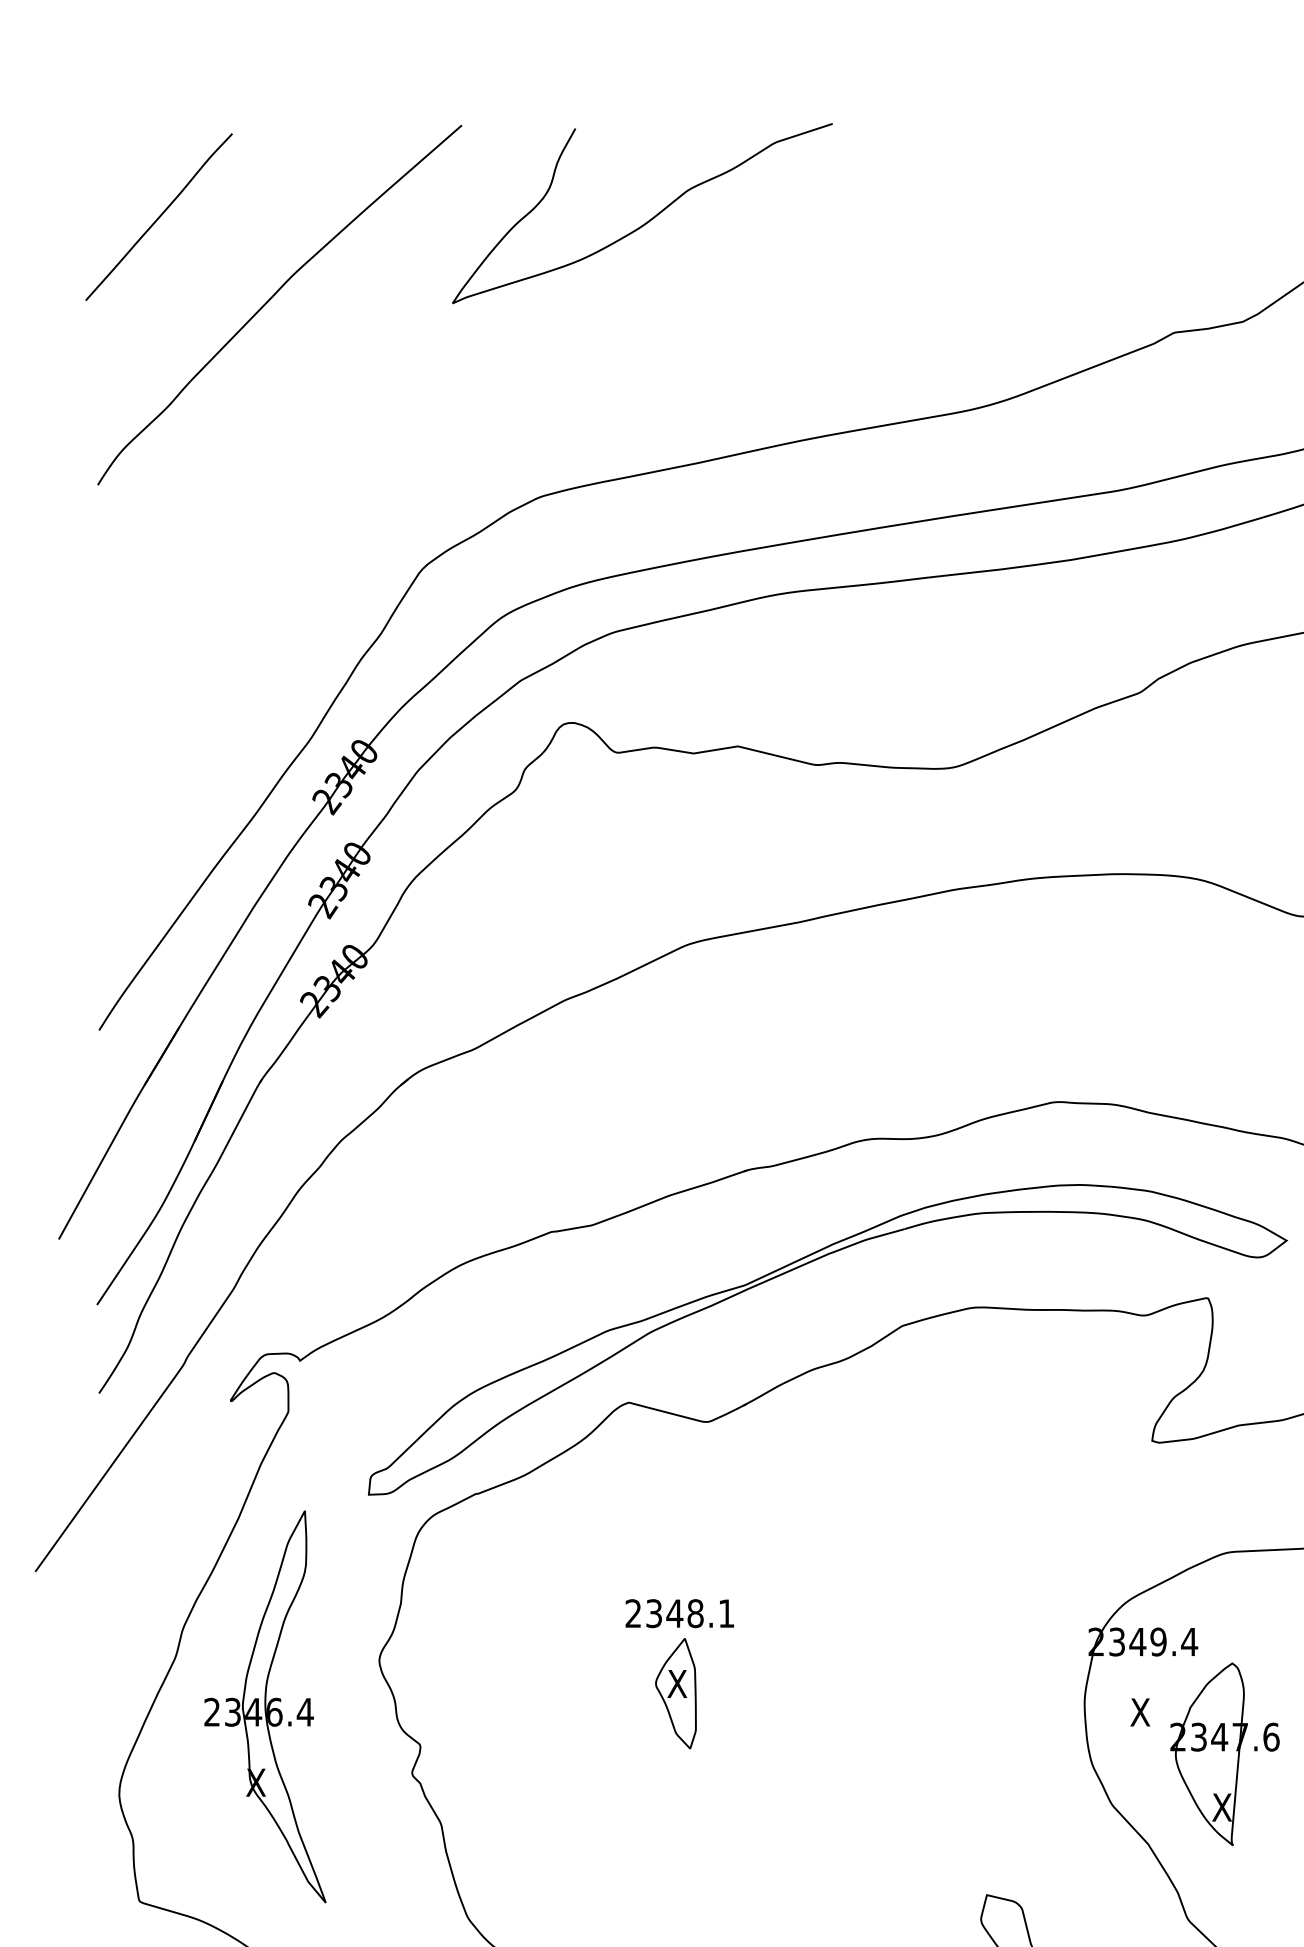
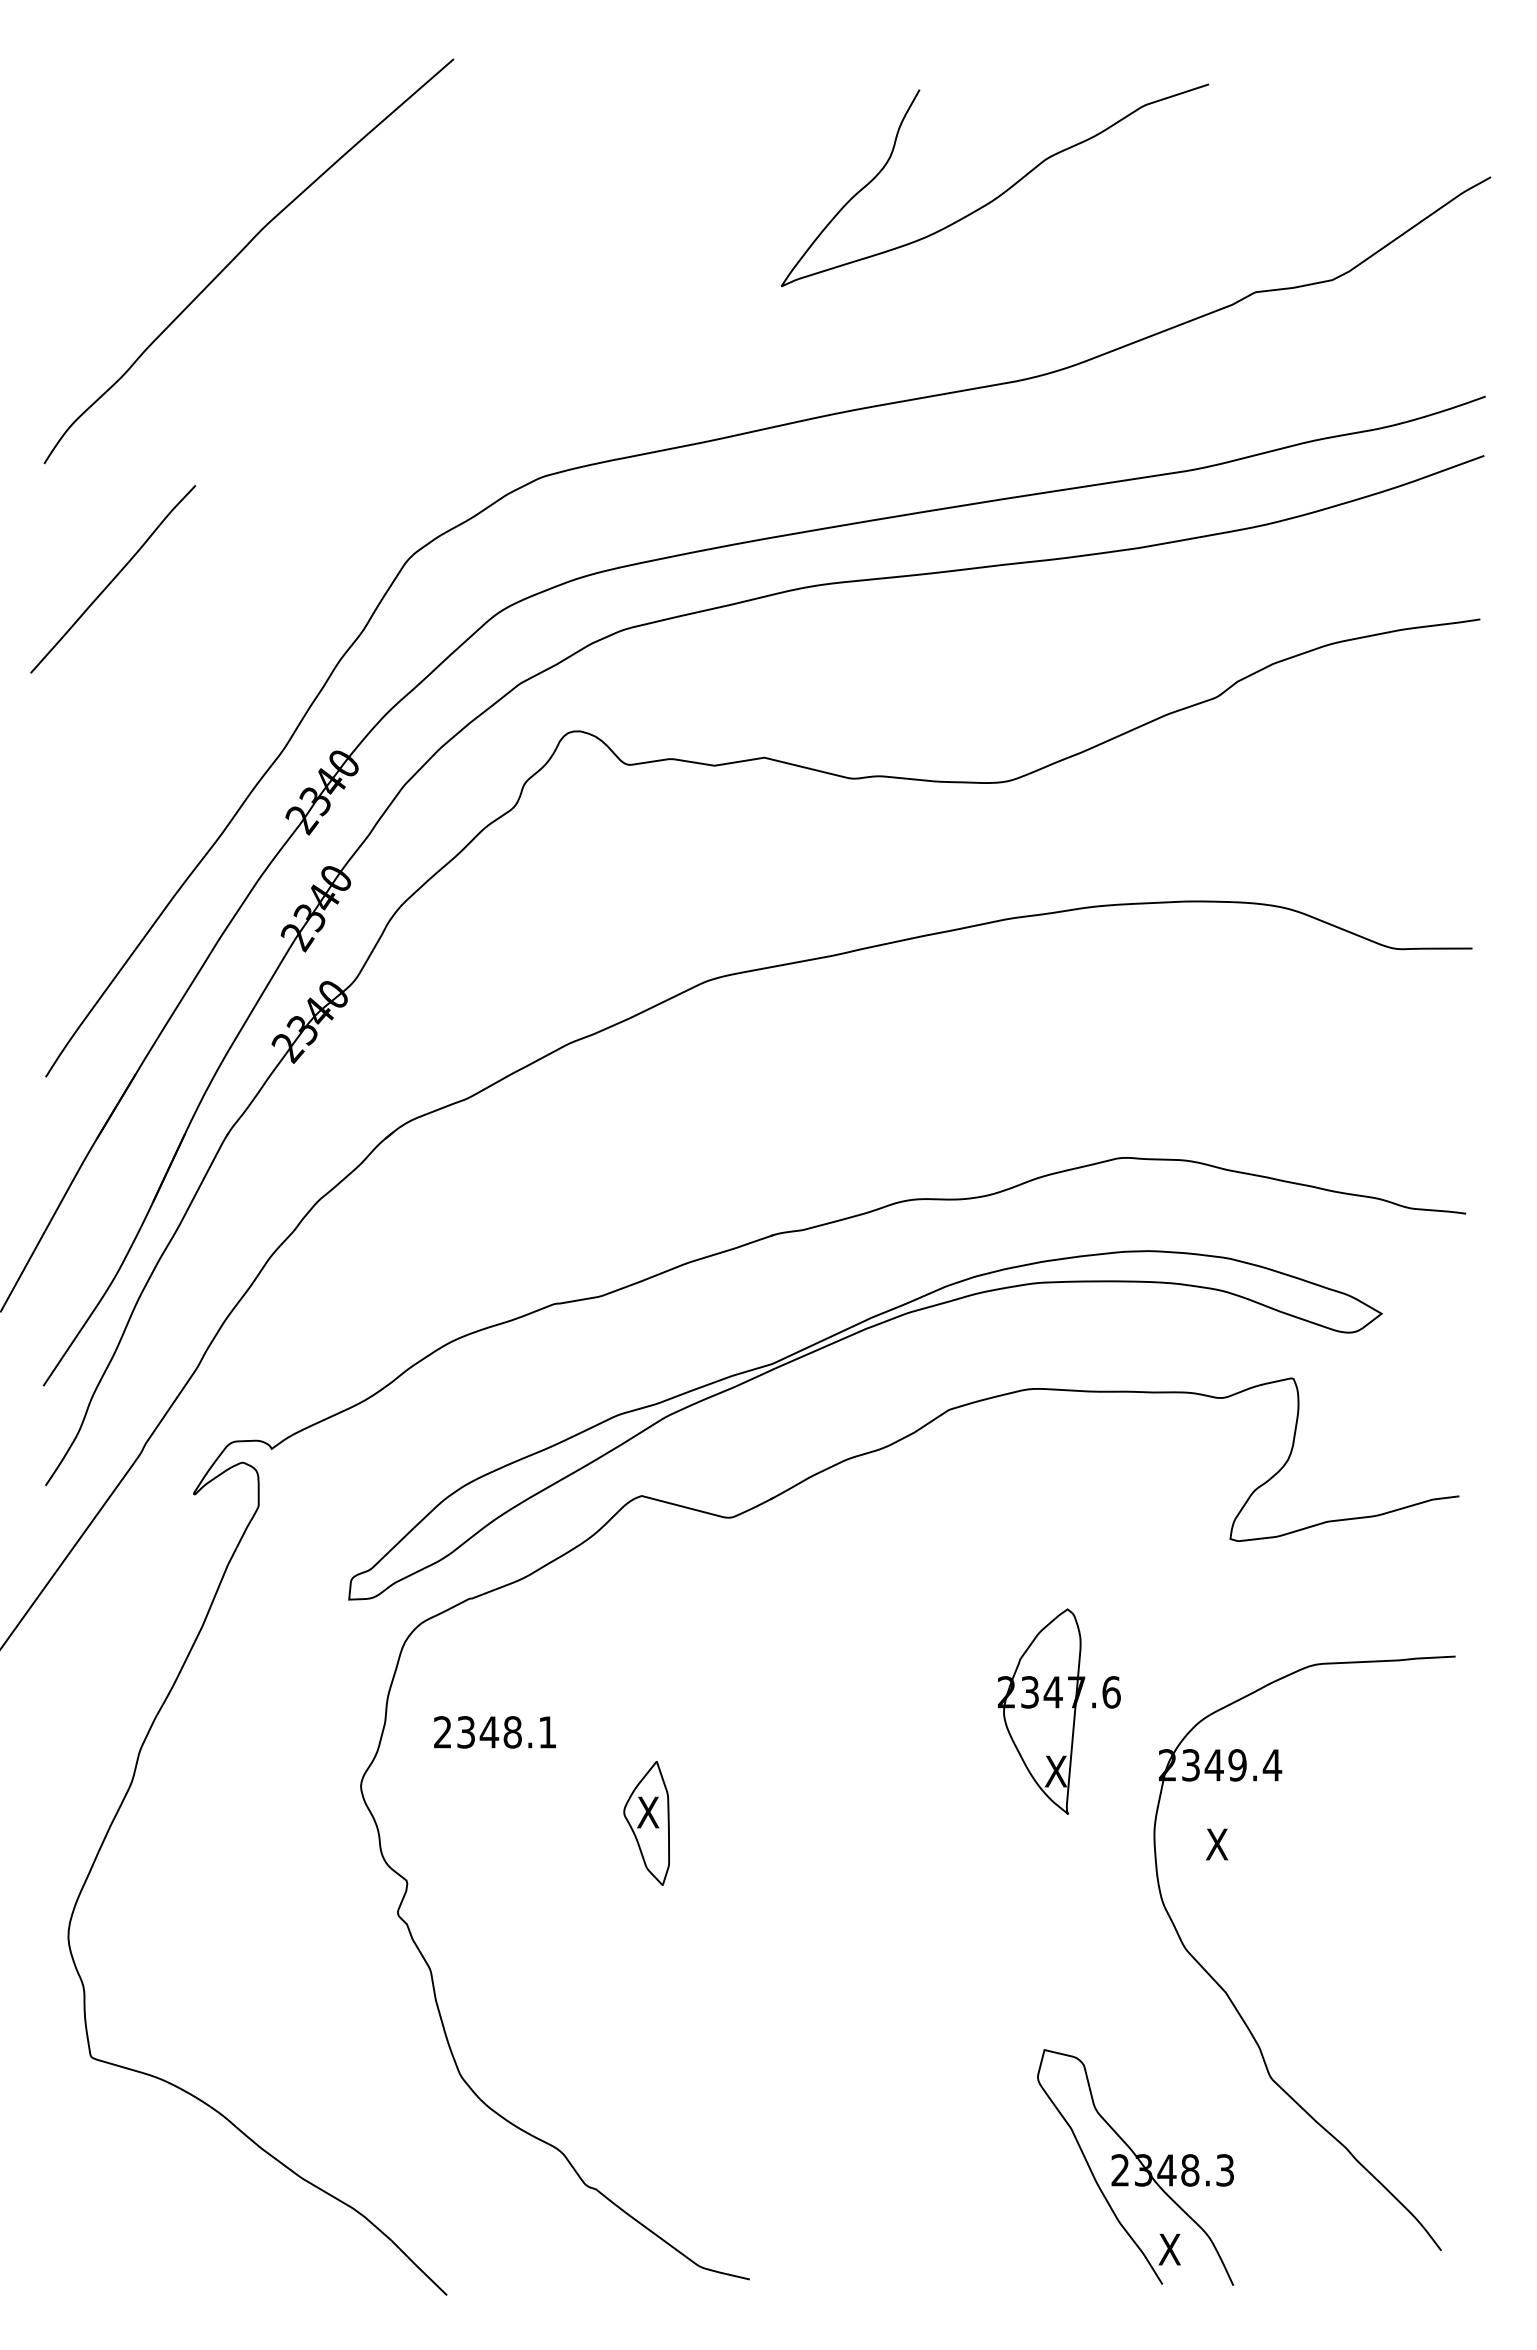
curve: (159, 217) -> (113, 579), moved
curve: (649, 219) -> (1002, 192), moved
text: (679, 1613) -> (494, 1732), moved
part: (675, 1693) -> (646, 1823), moved
part: (265, 1707) -> (232, 1838), removed
part: (1225, 1754) -> (1059, 1711), moved

